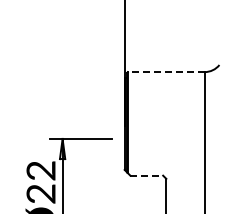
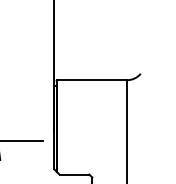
line: (165, 72) -> (91, 80), dashed -> solid
line: (147, 175) -> (75, 174), dashed -> solid

